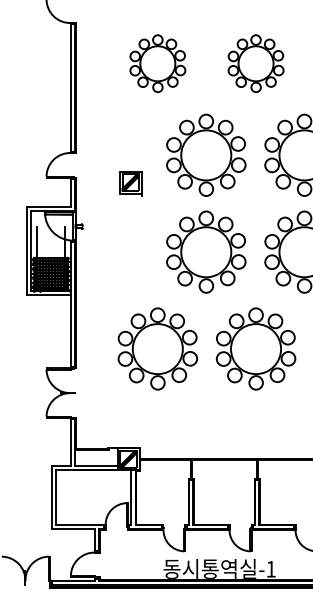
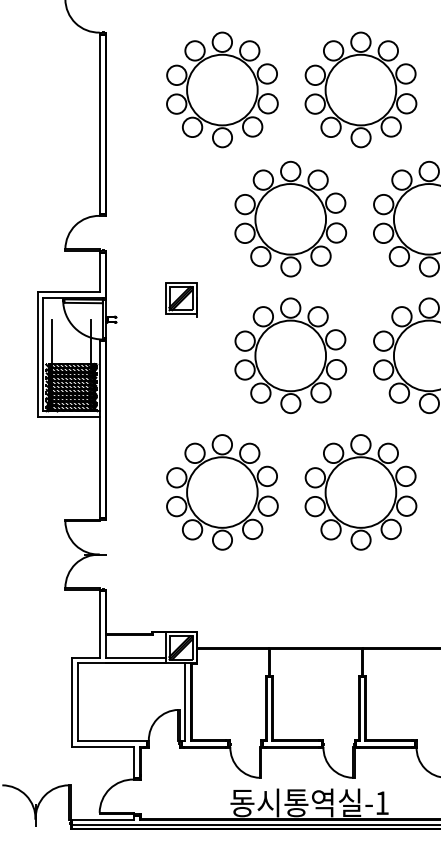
part: (157, 63) -> (222, 89), size x1.43
part: (255, 63) -> (360, 89), size x1.43
part: (130, 183) -> (181, 299), moved

